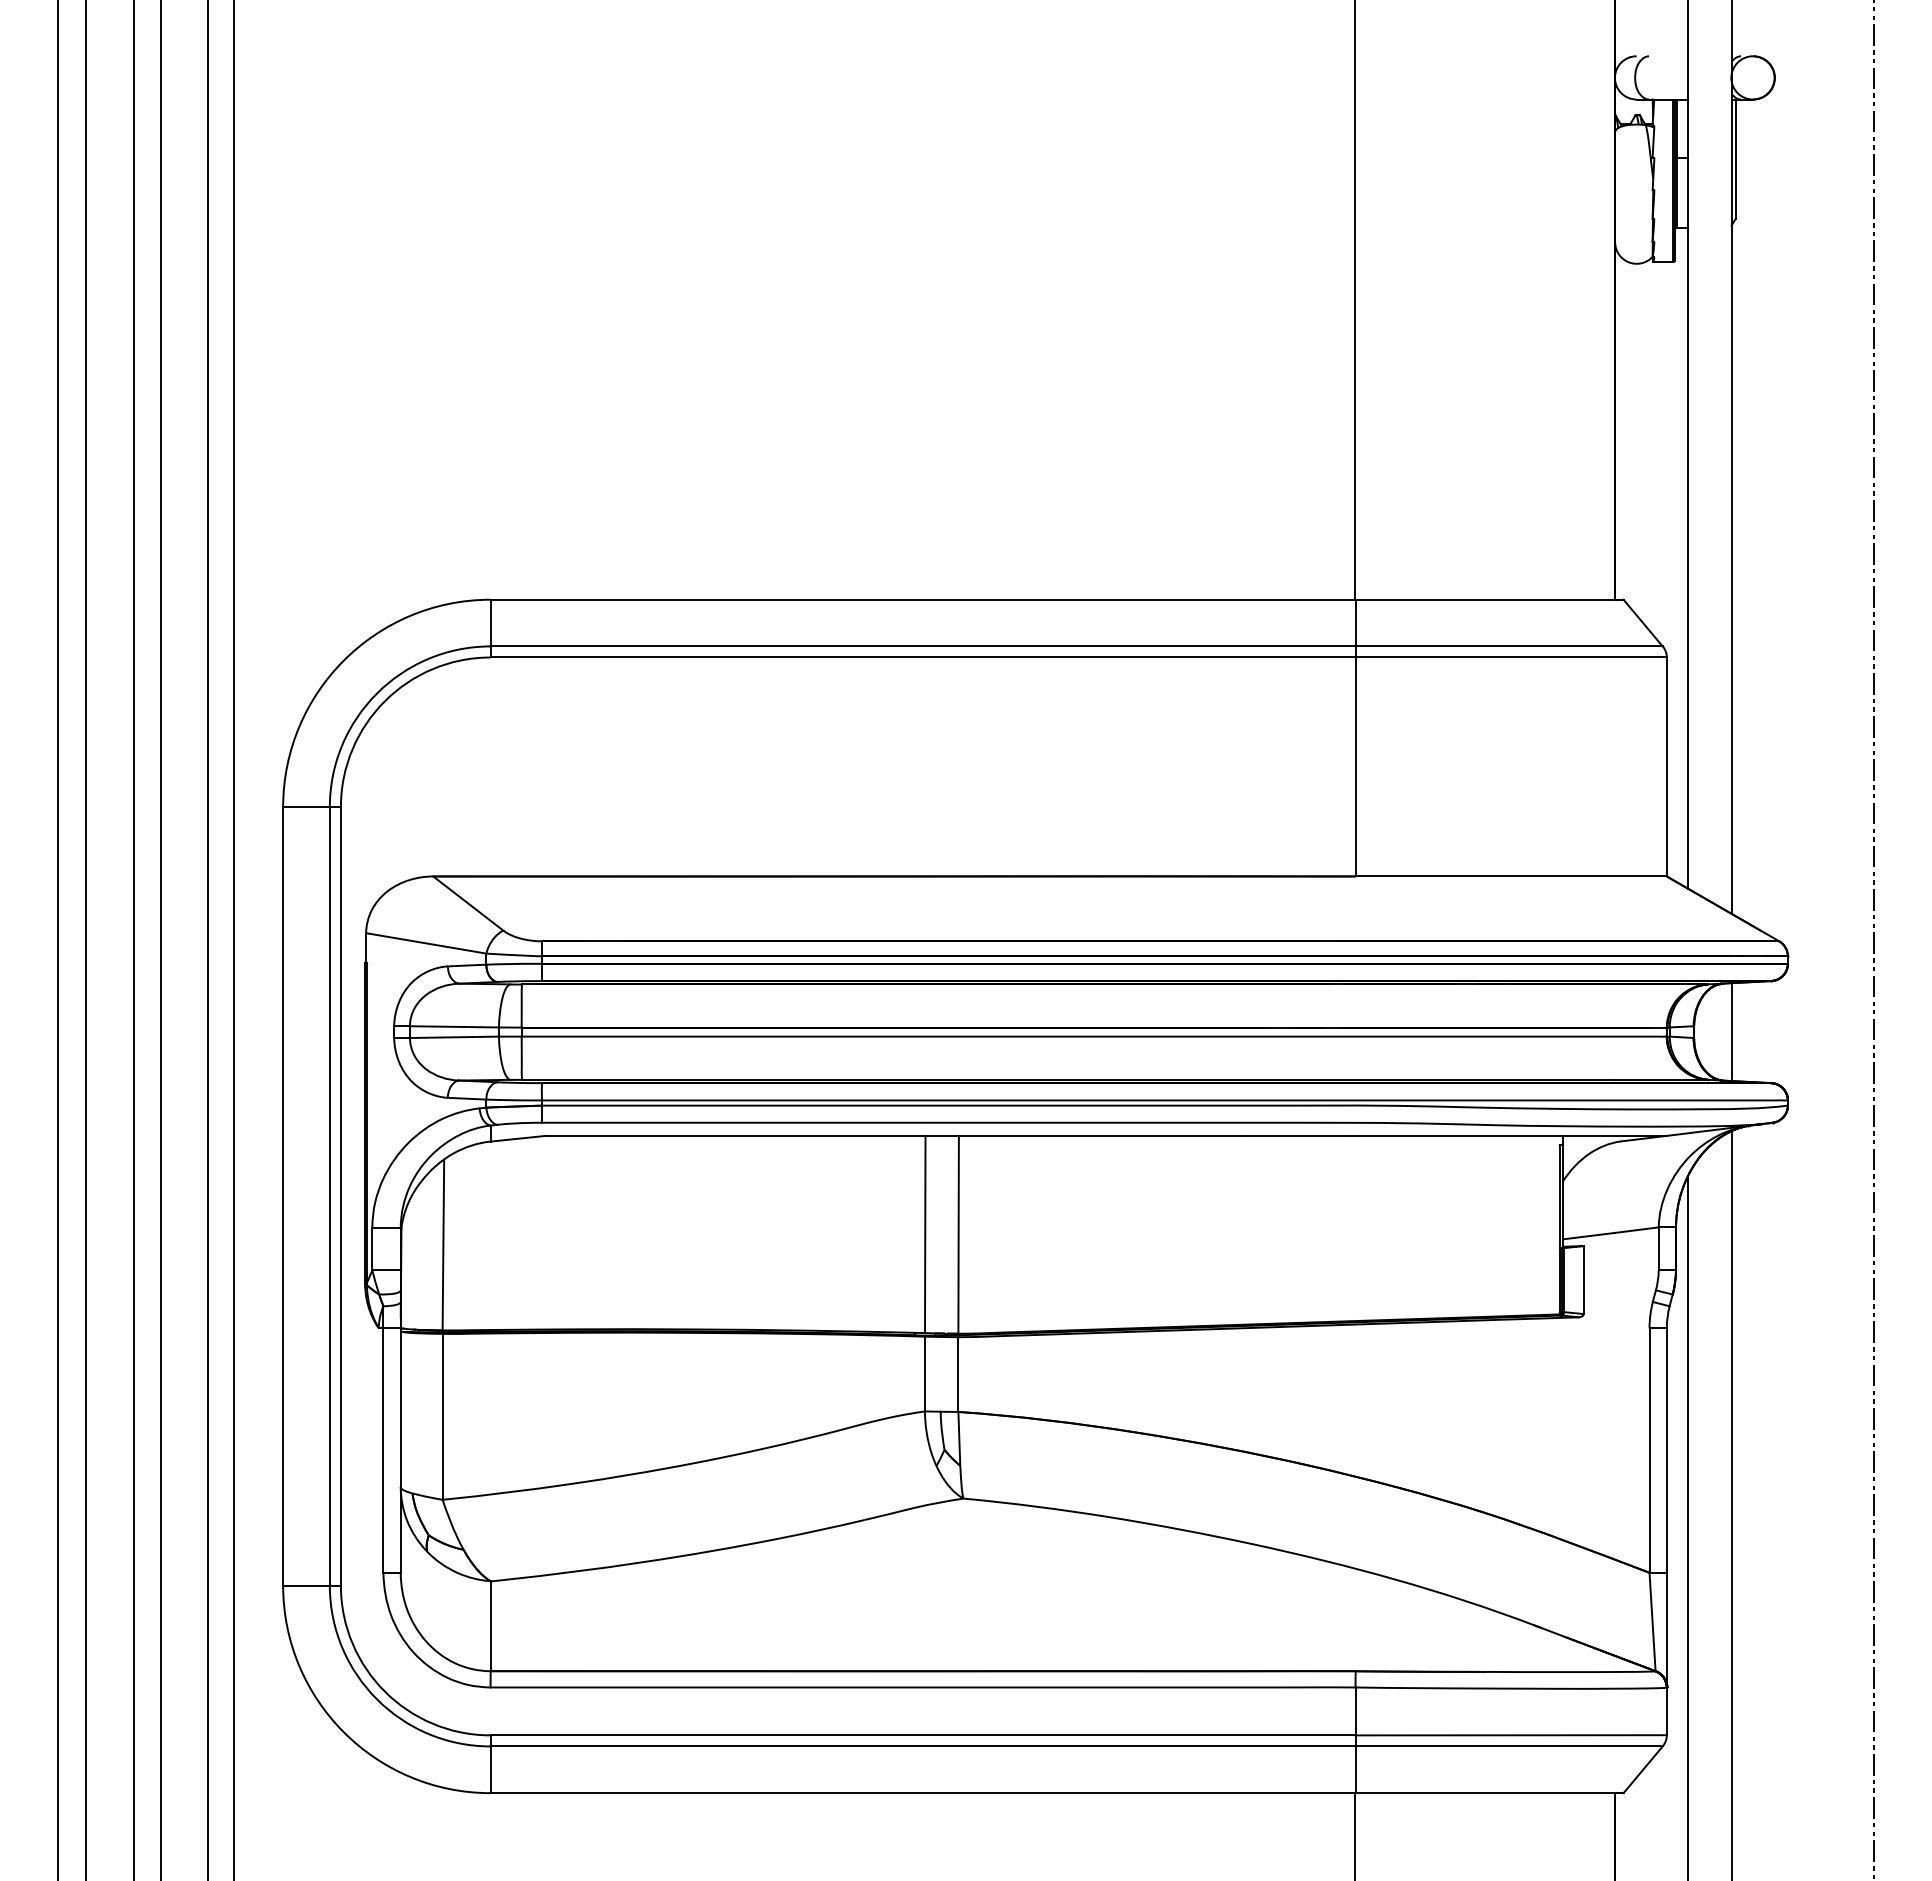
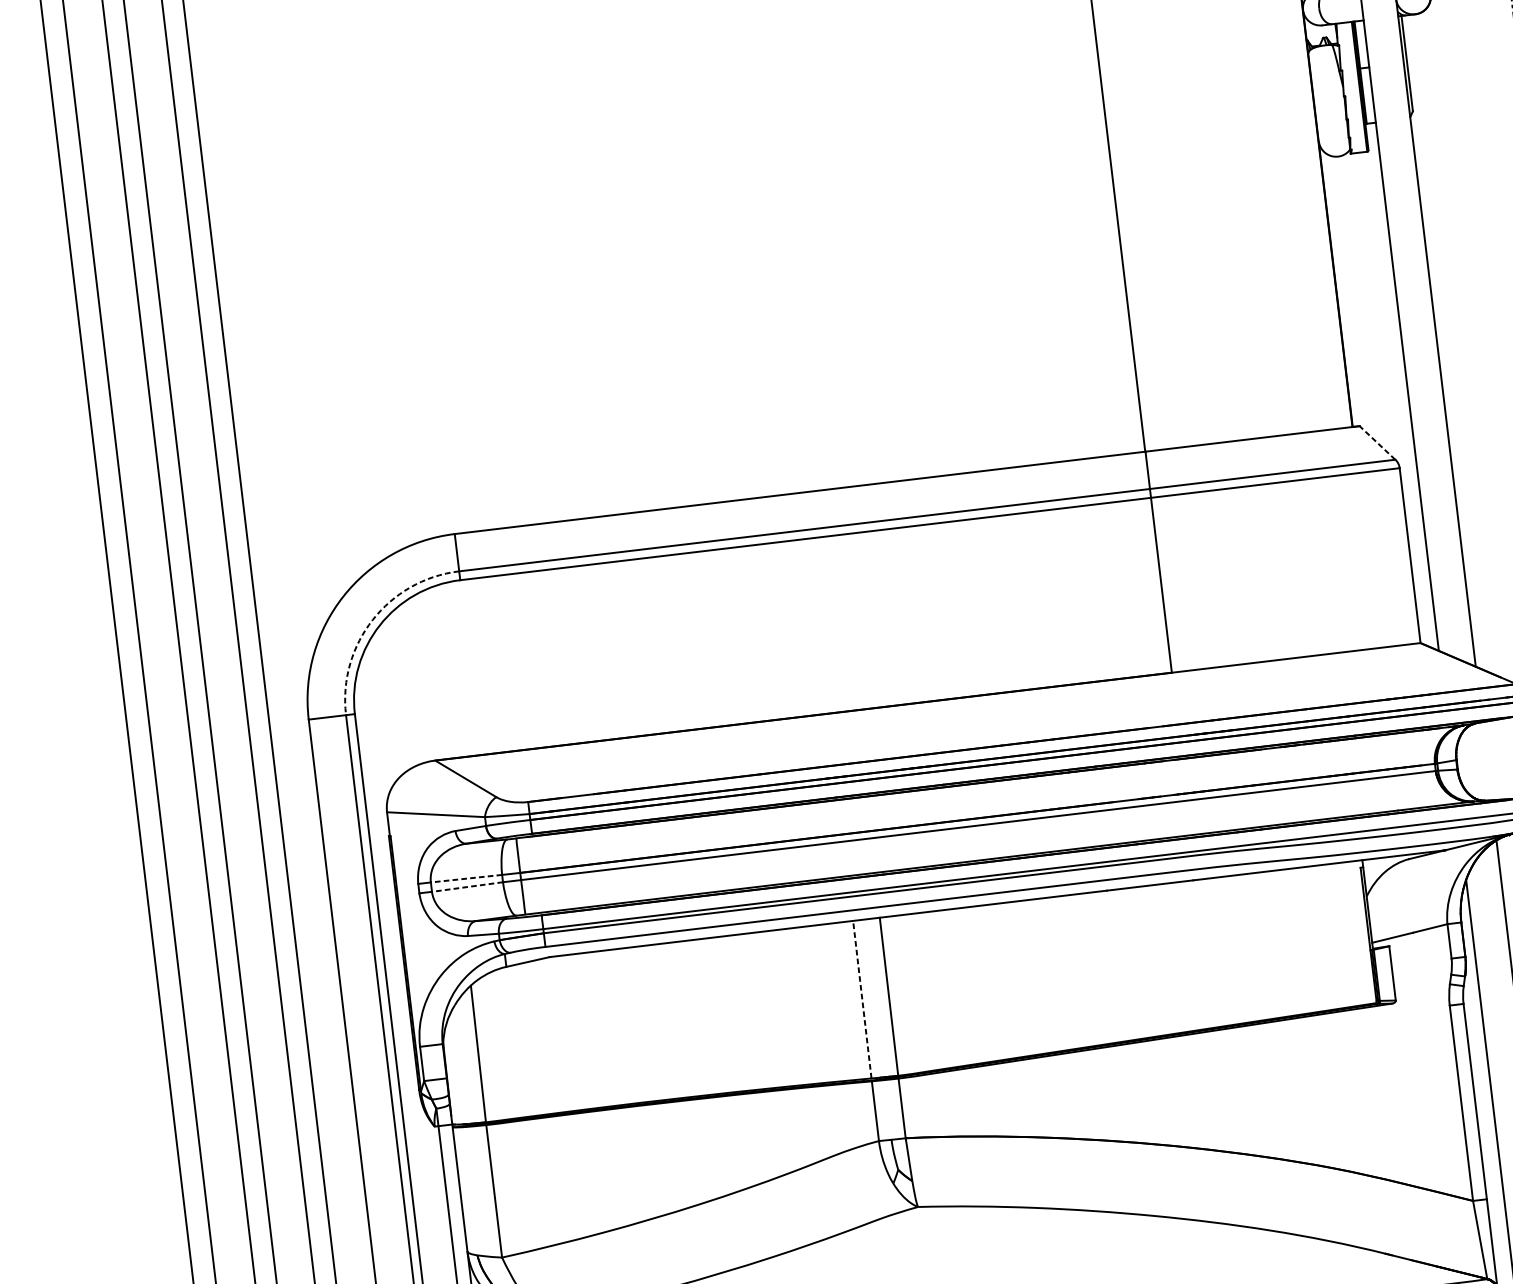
line: (1642, 622) -> (1376, 442), solid -> dashed
arc: (376, 693) -> (372, 619), solid -> dashed
line: (454, 1026) -> (466, 878), solid -> dashed
line: (1731, 1032) -> (1487, 761), removed
line: (454, 1037) -> (467, 887), solid -> dashed
line: (925, 1234) -> (862, 999), solid -> dashed

